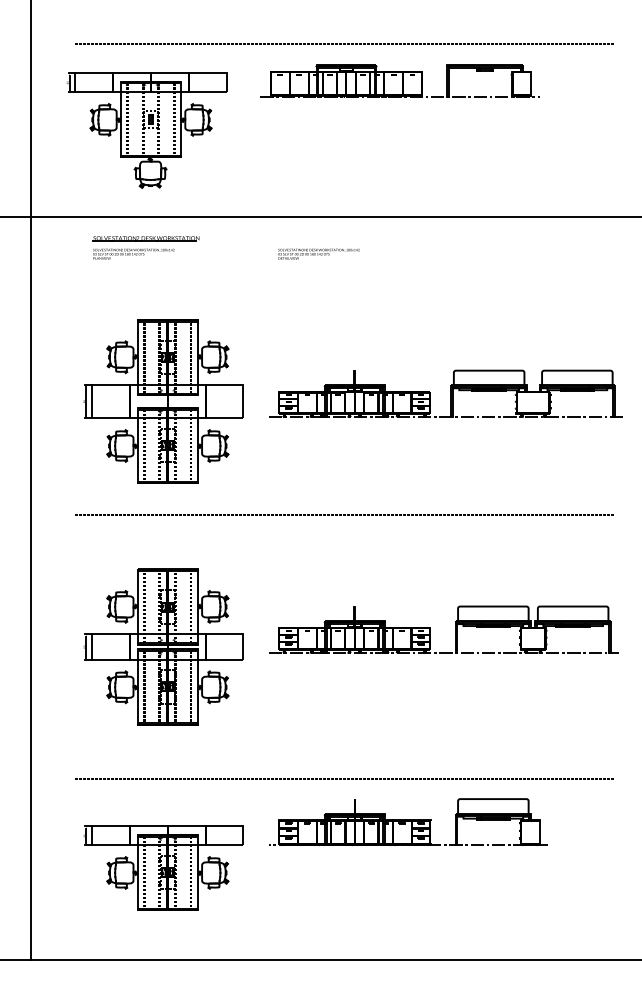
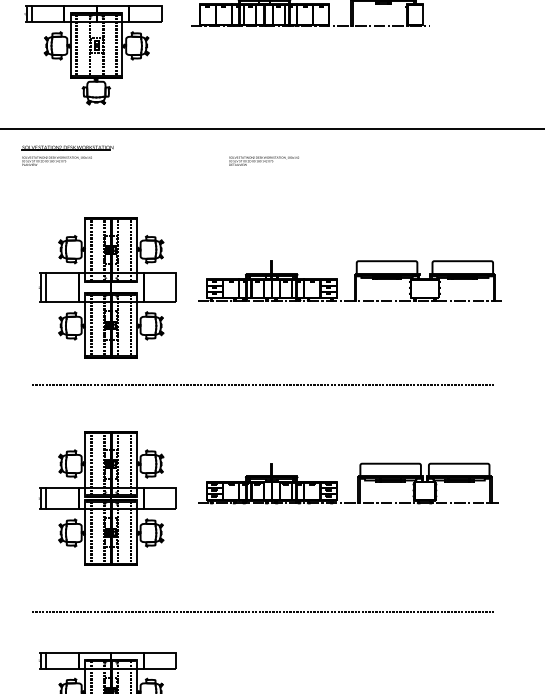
part: (145, 247) -> (67, 155), moved
text: (318, 253) -> (263, 160), moved
part: (408, 821) -> (317, 648), removed

